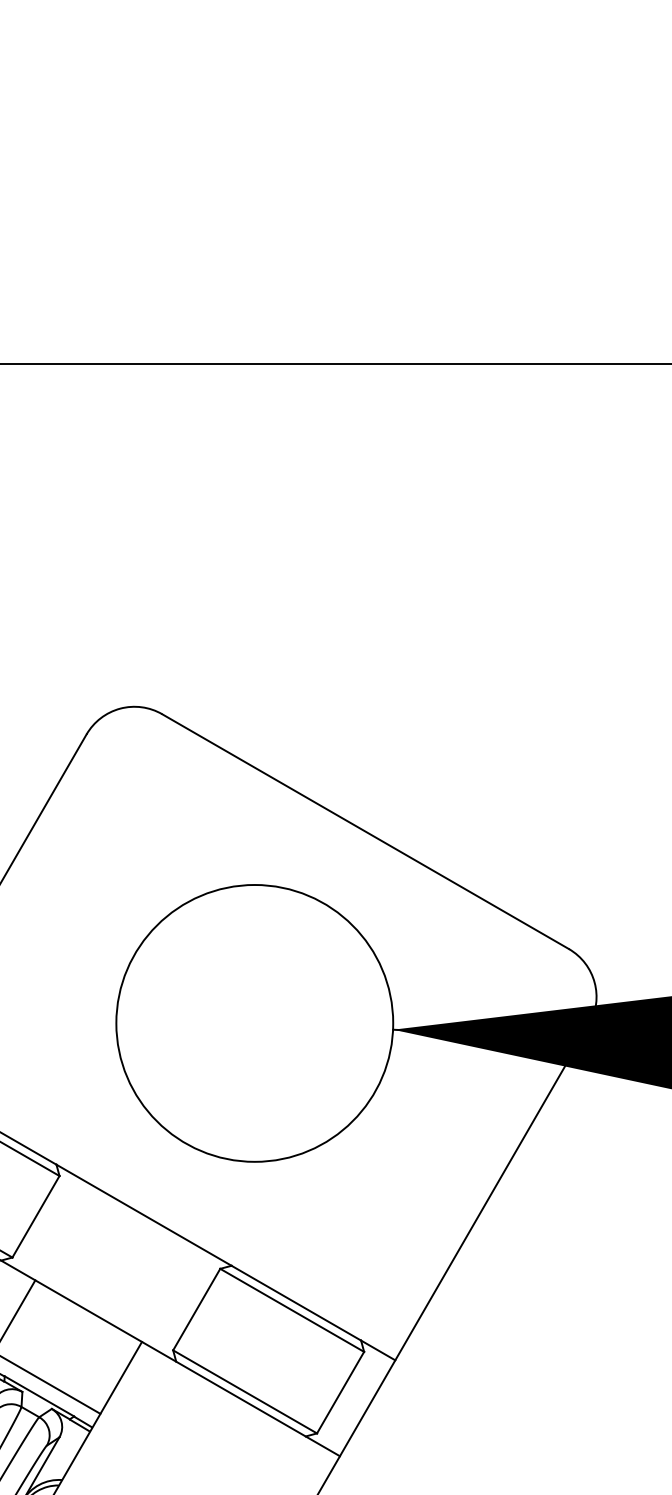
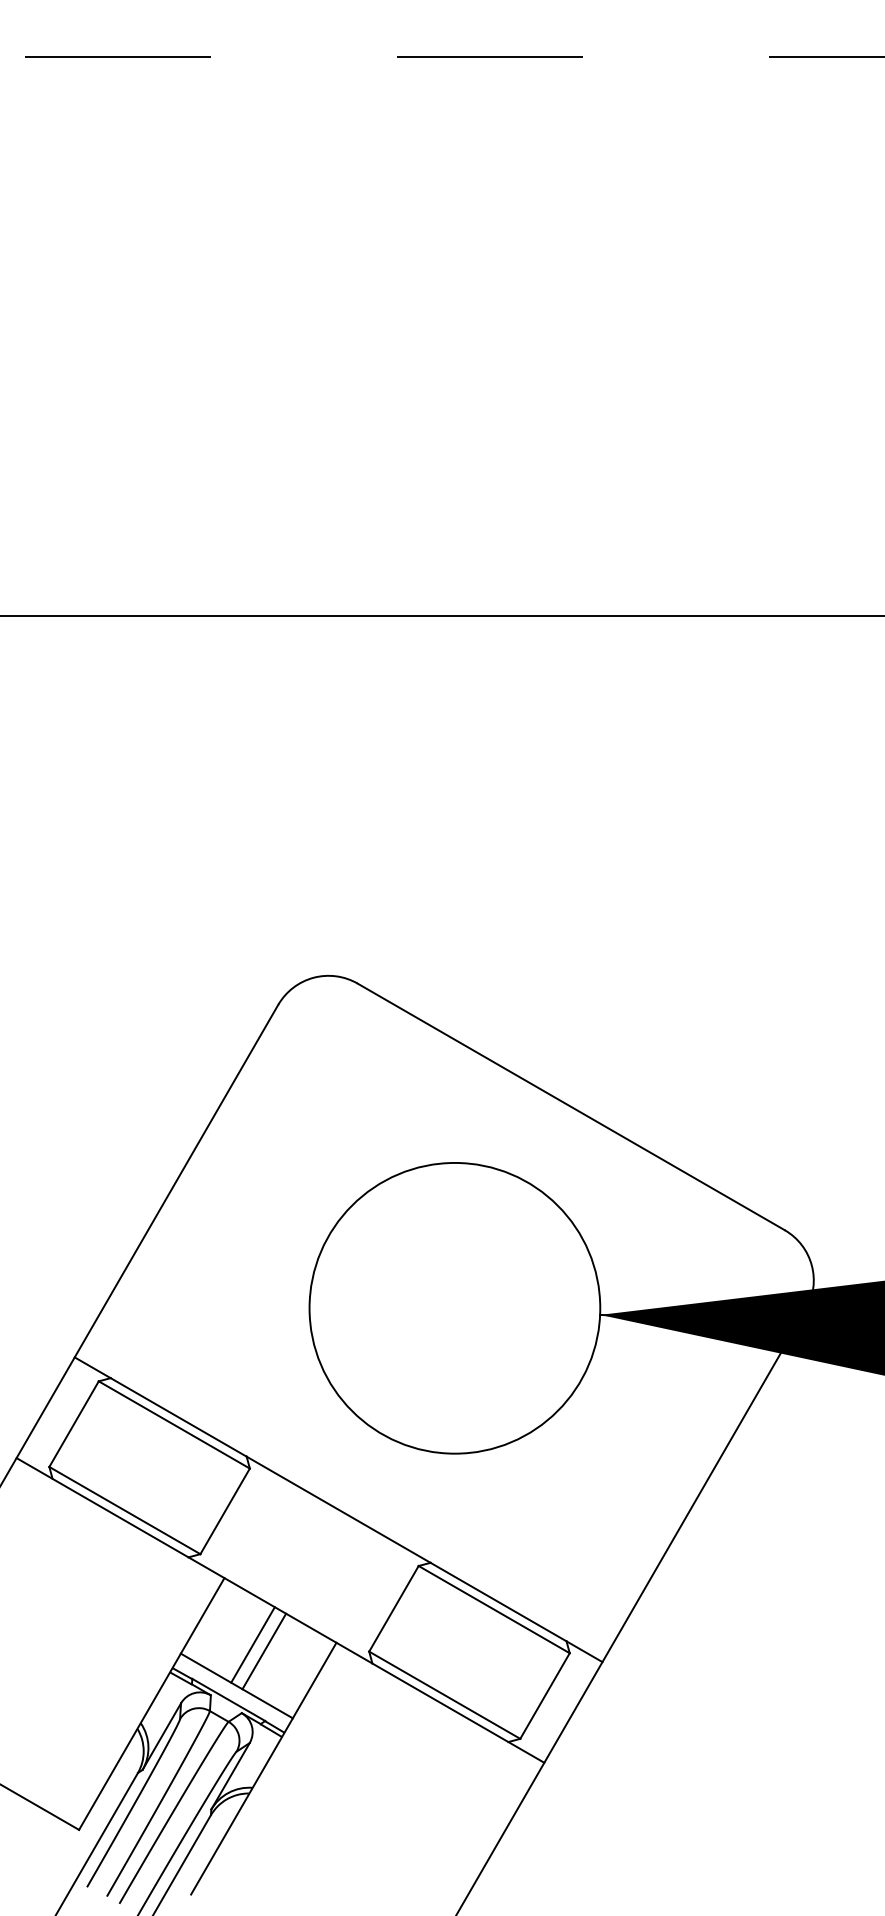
line: (62, 1343) -> (252, 1644), added
line: (73, 1350) -> (264, 1651), added

